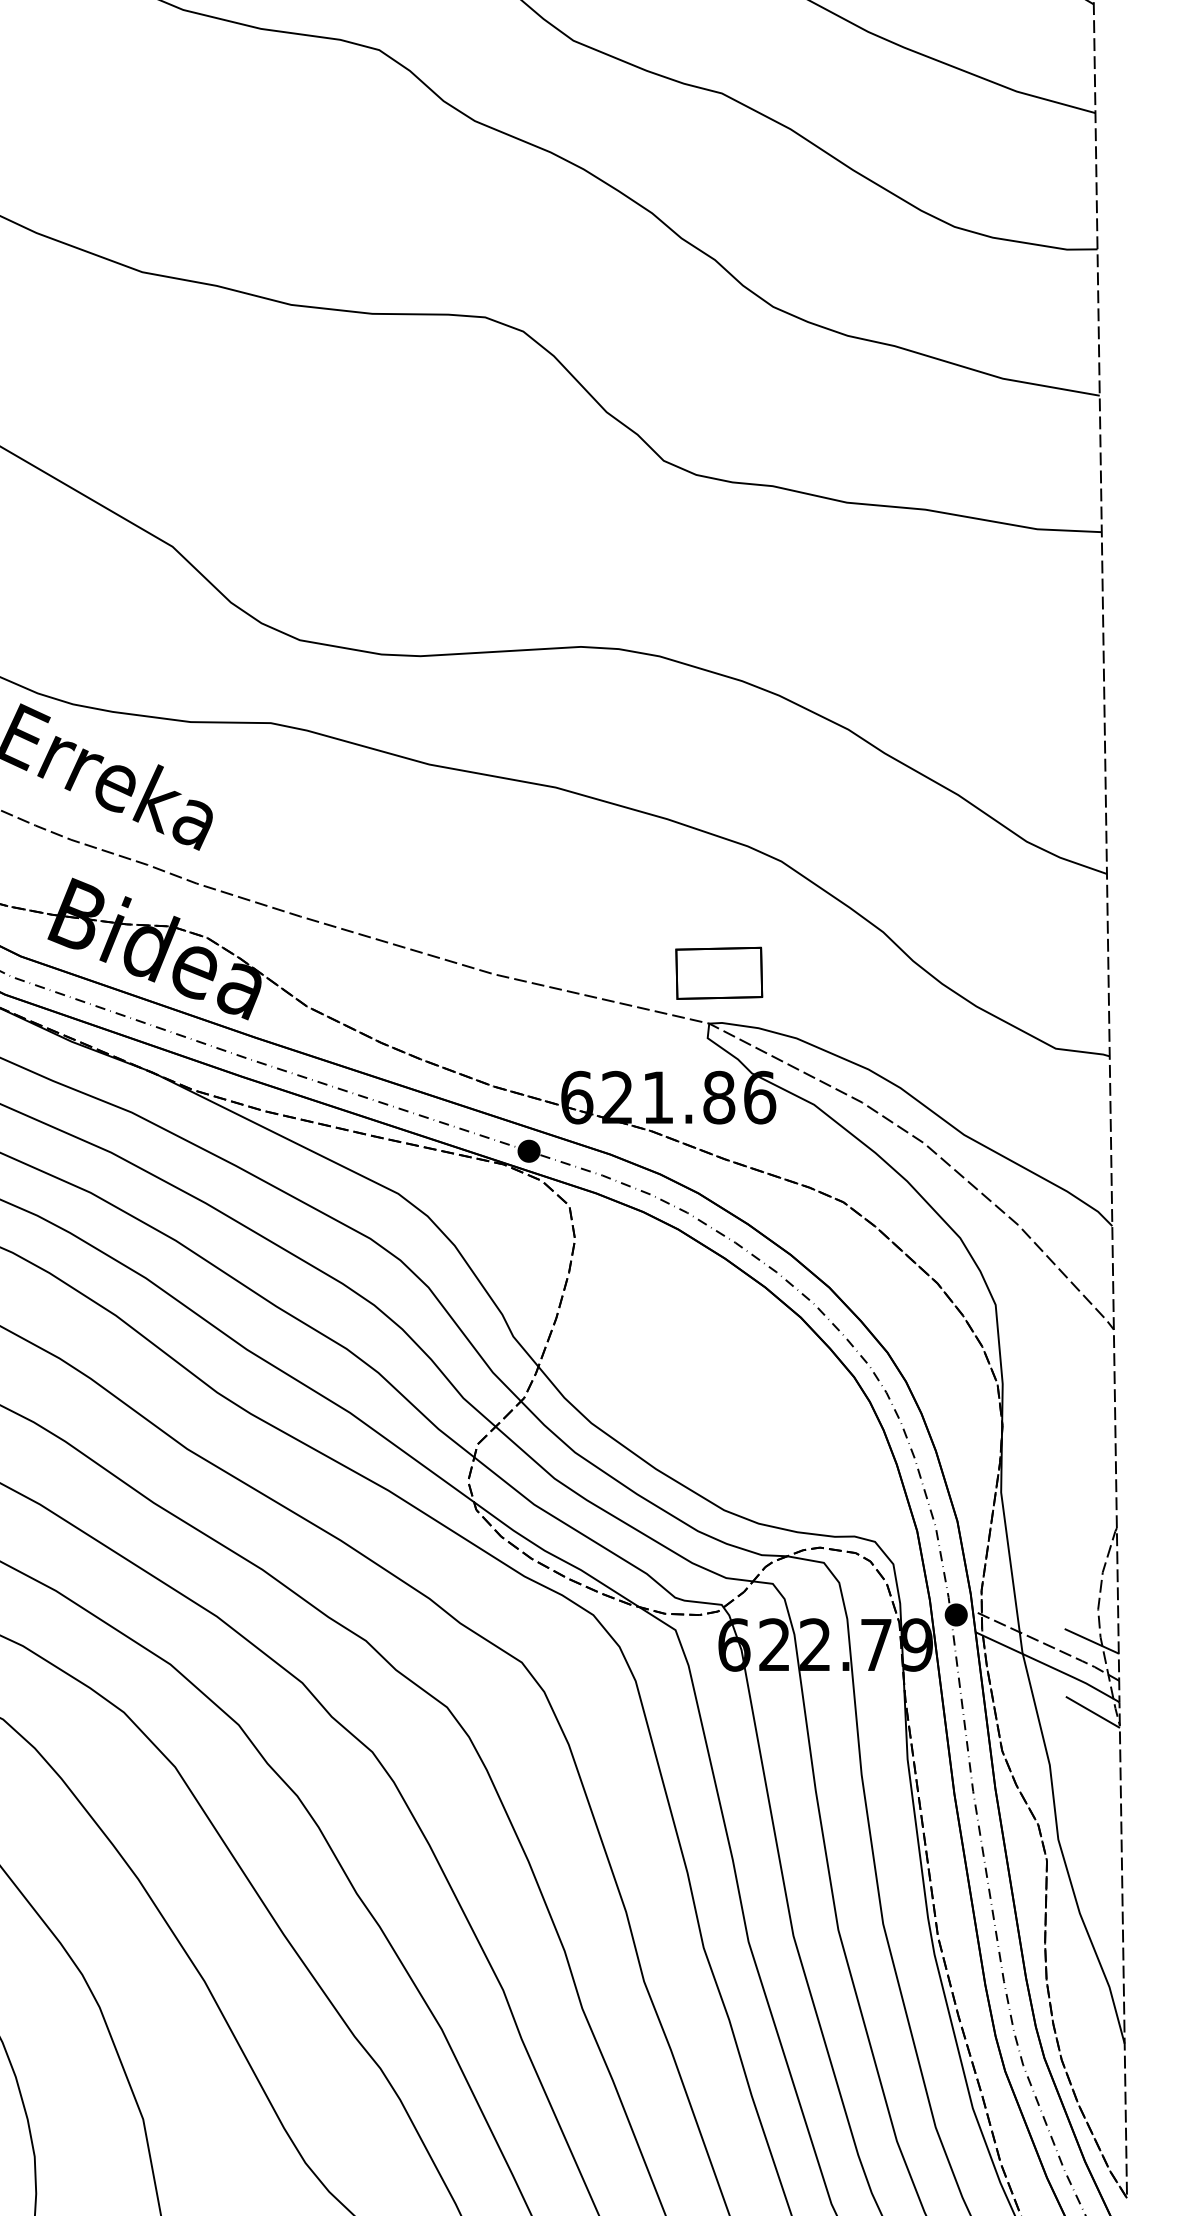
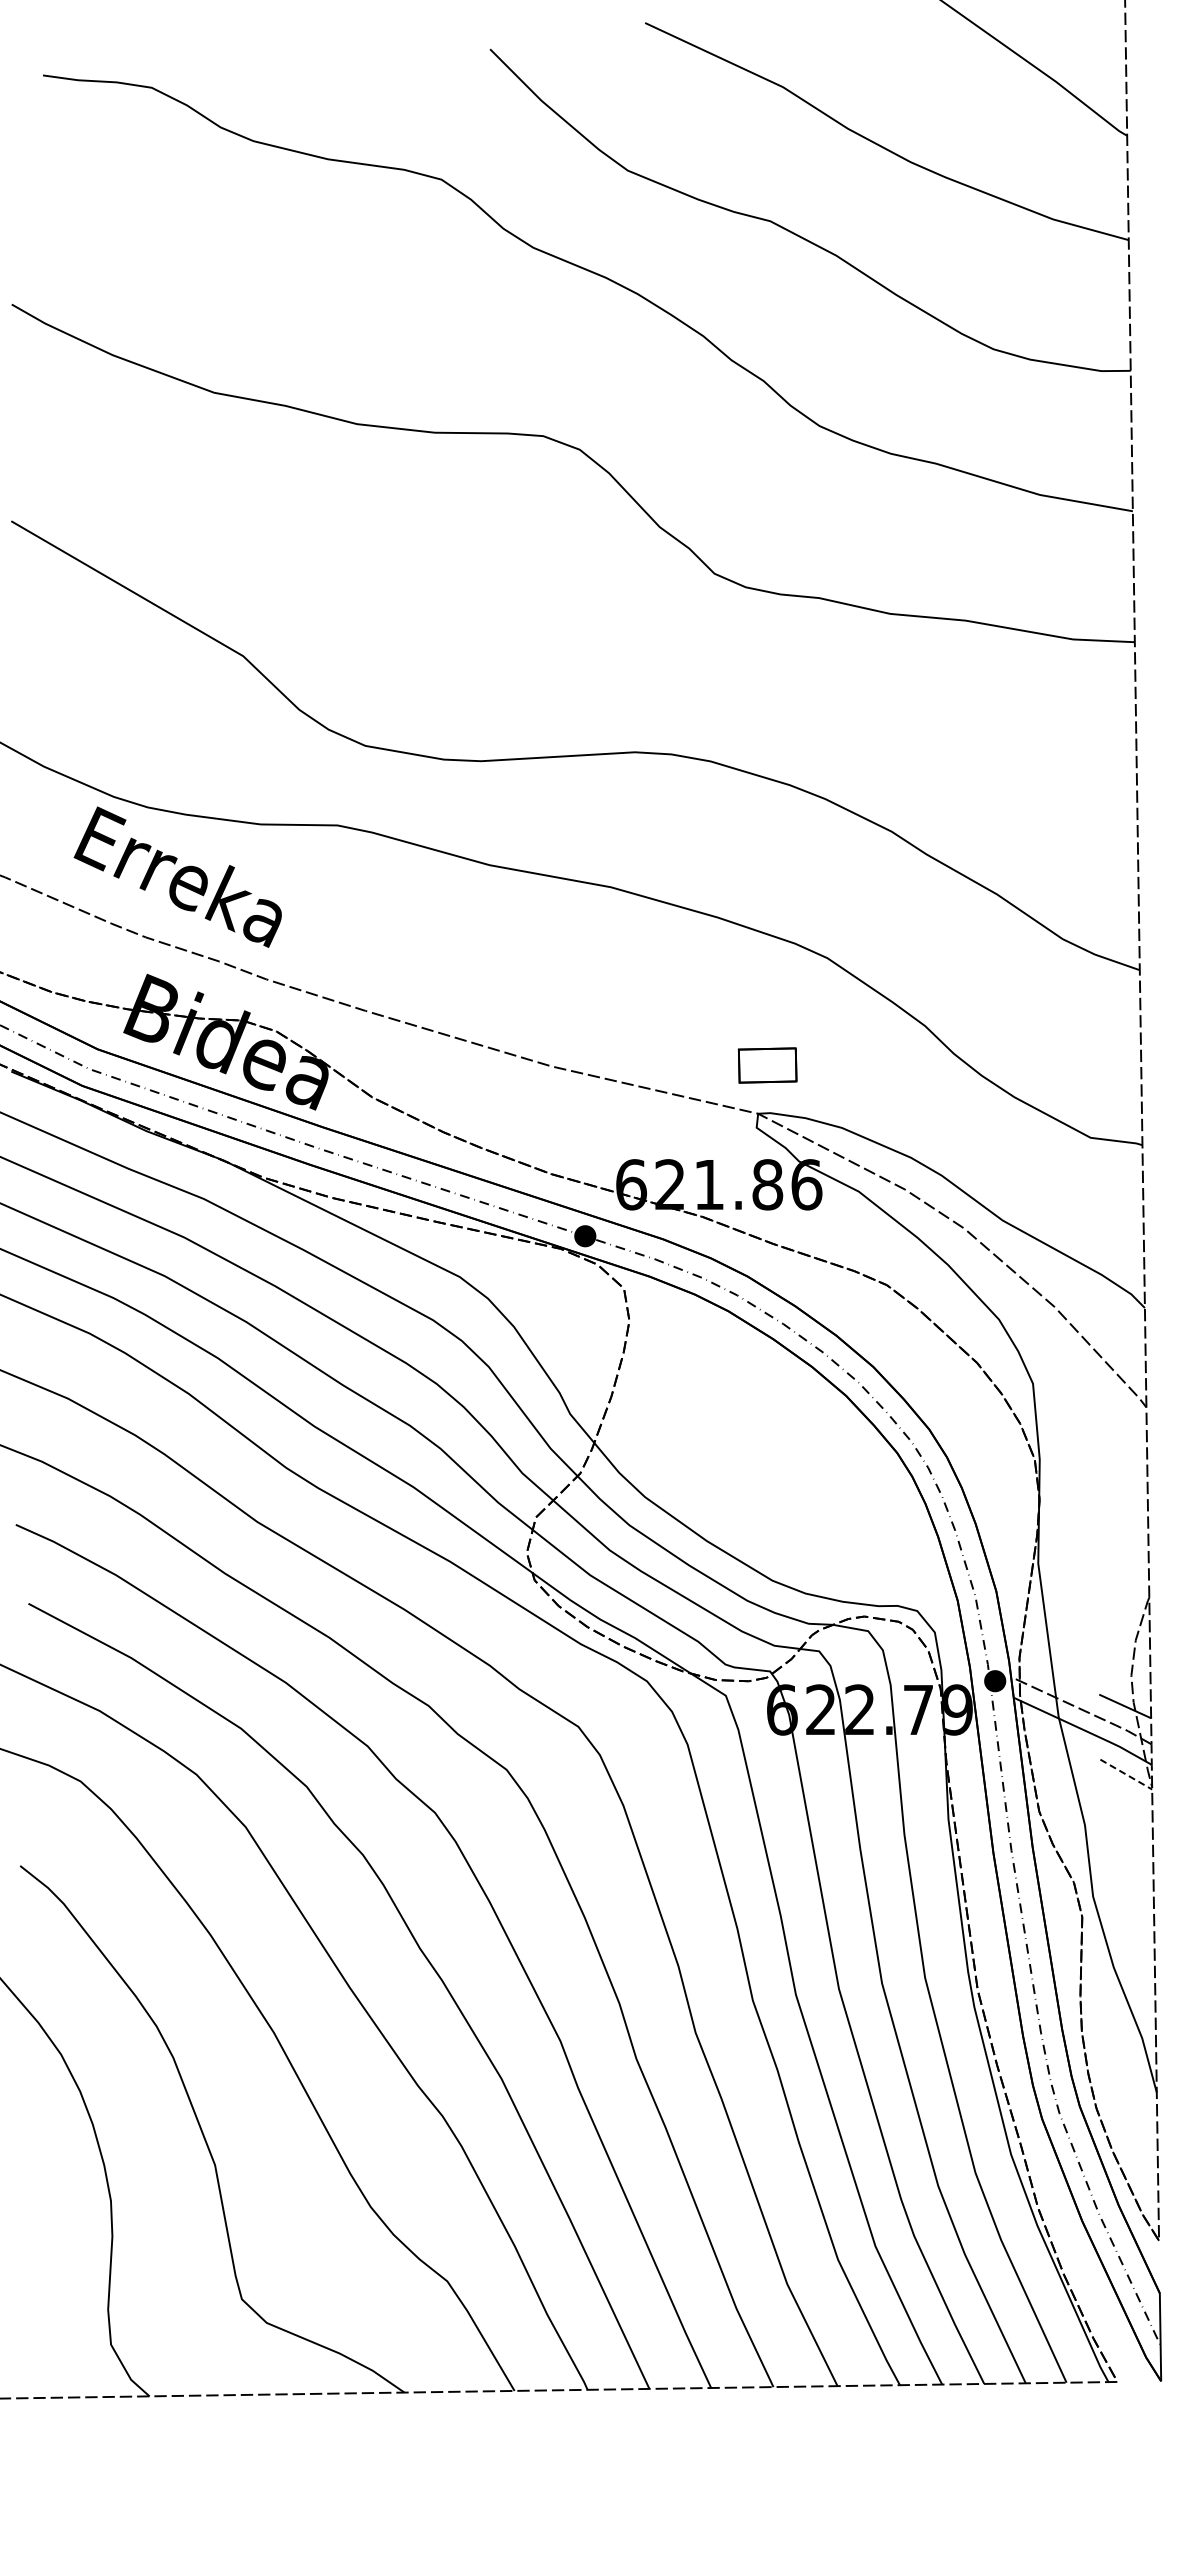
part: (718, 973) -> (767, 1065), size x0.7
line: (1093, 1712) -> (1126, 1774), solid -> dashed

